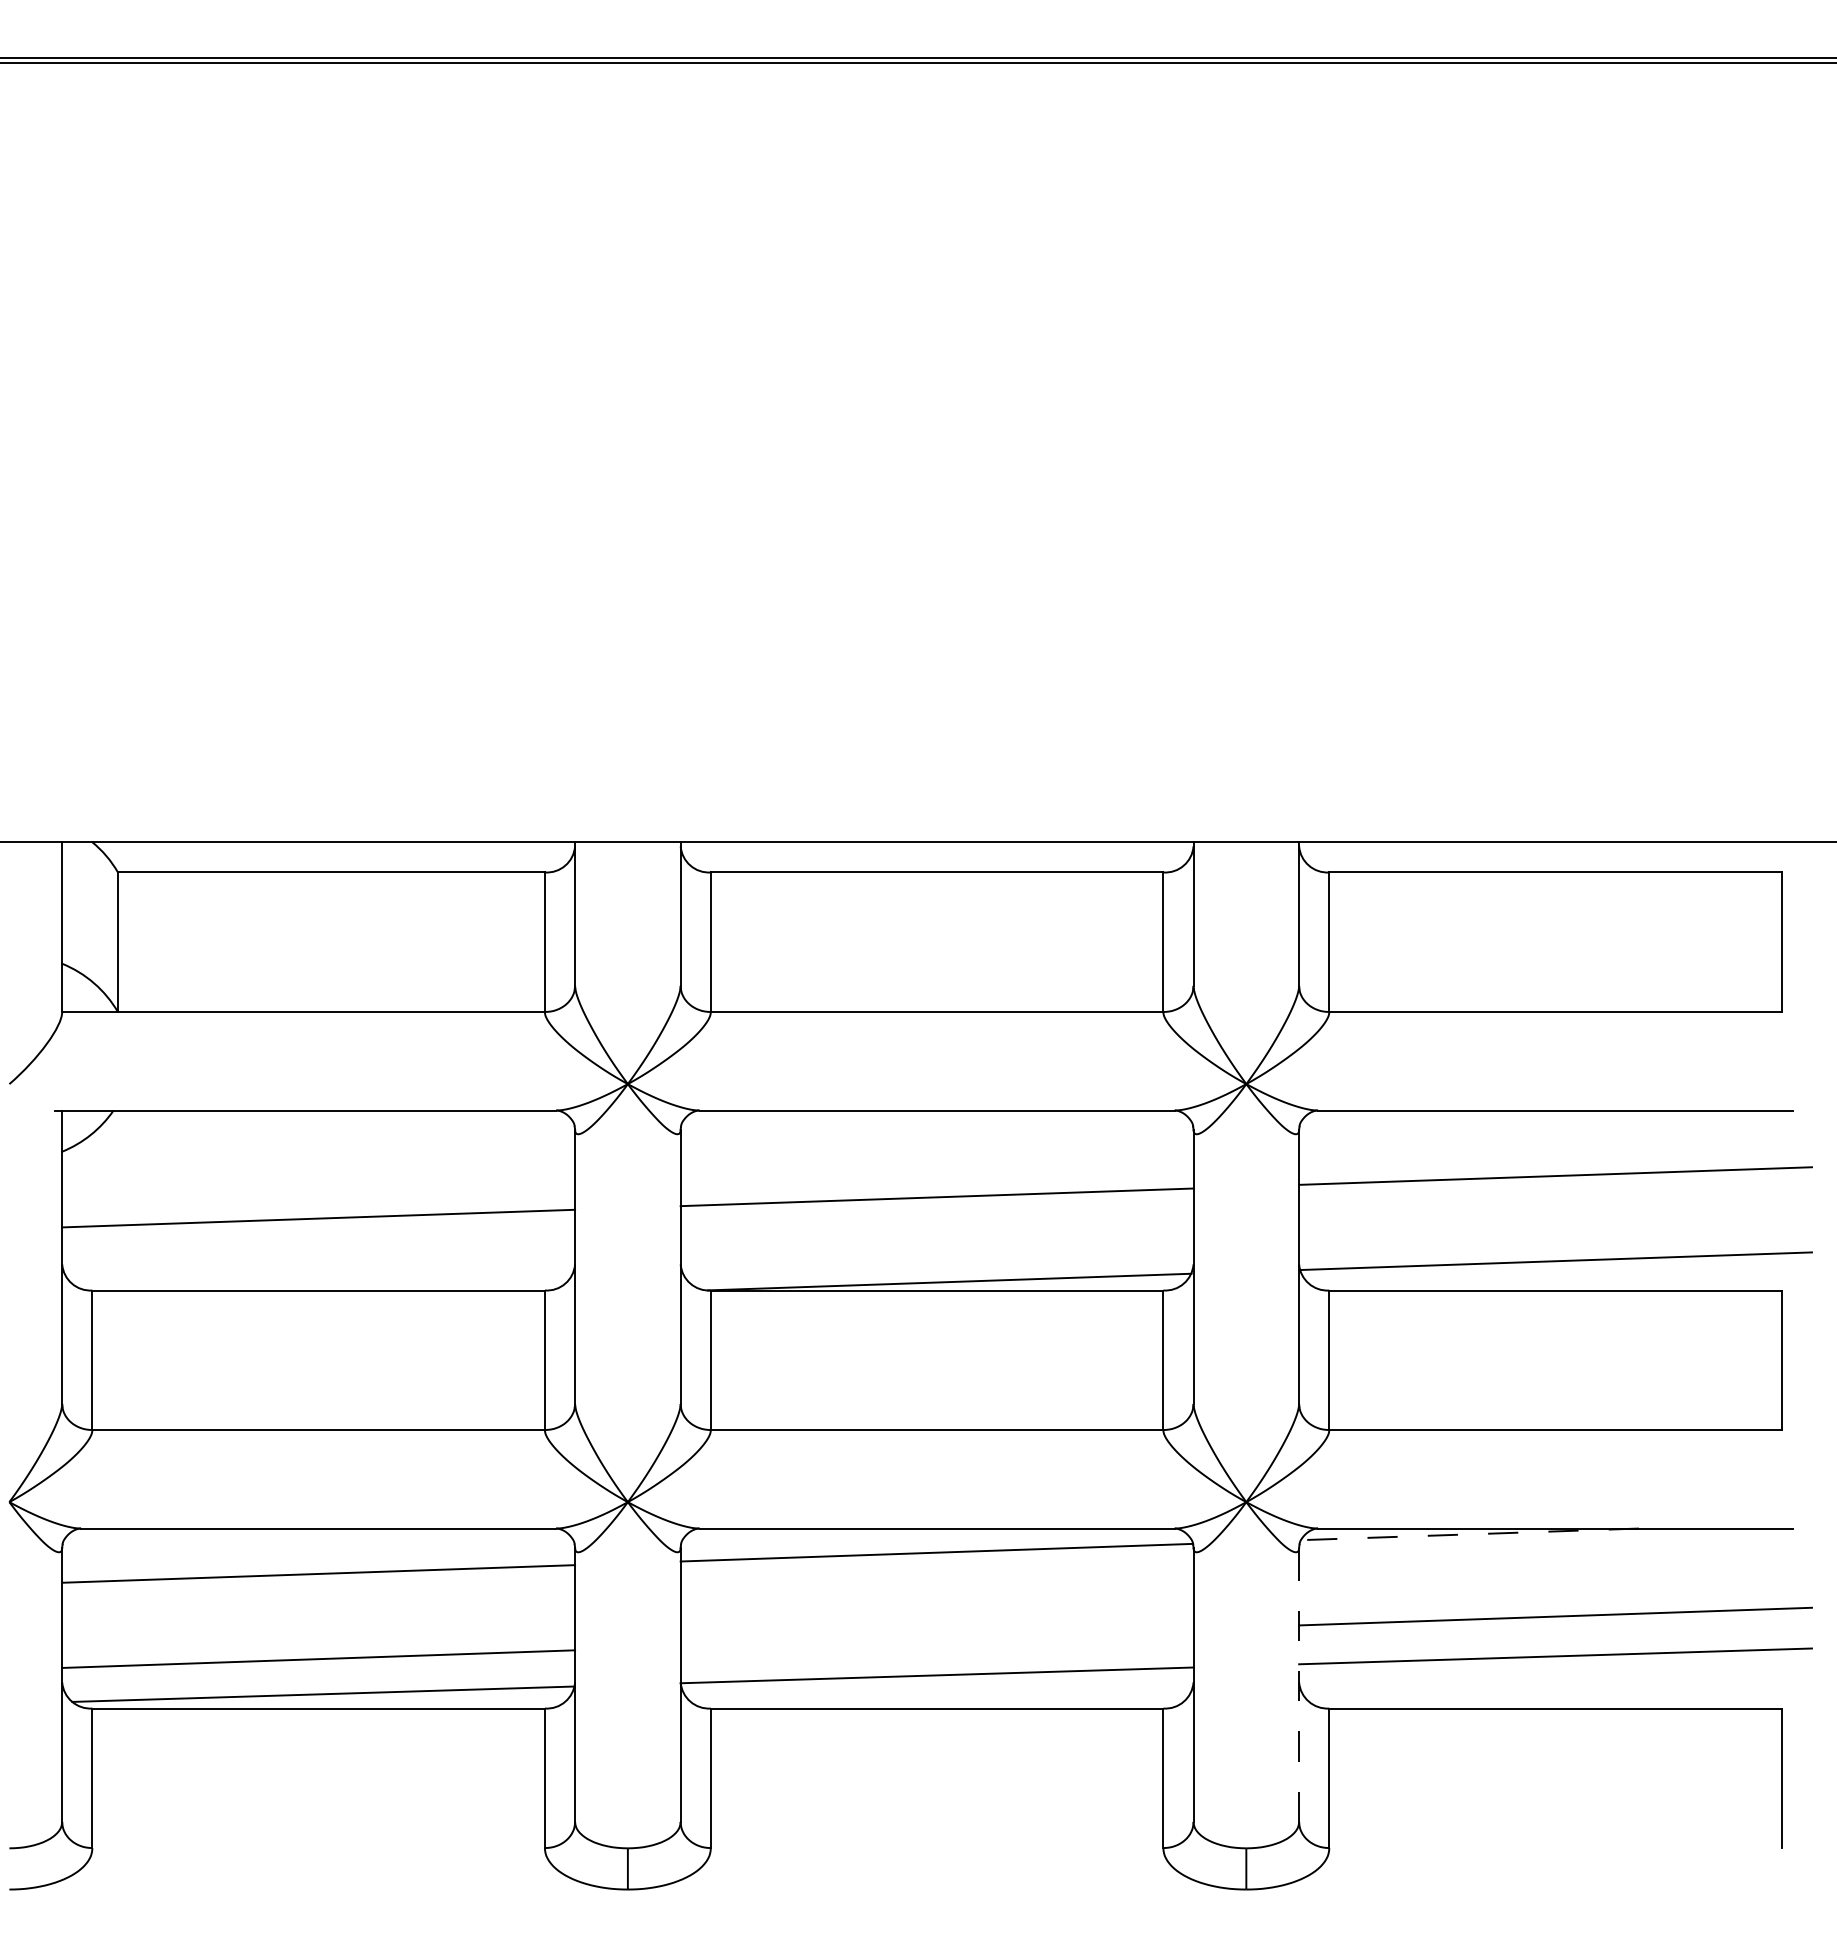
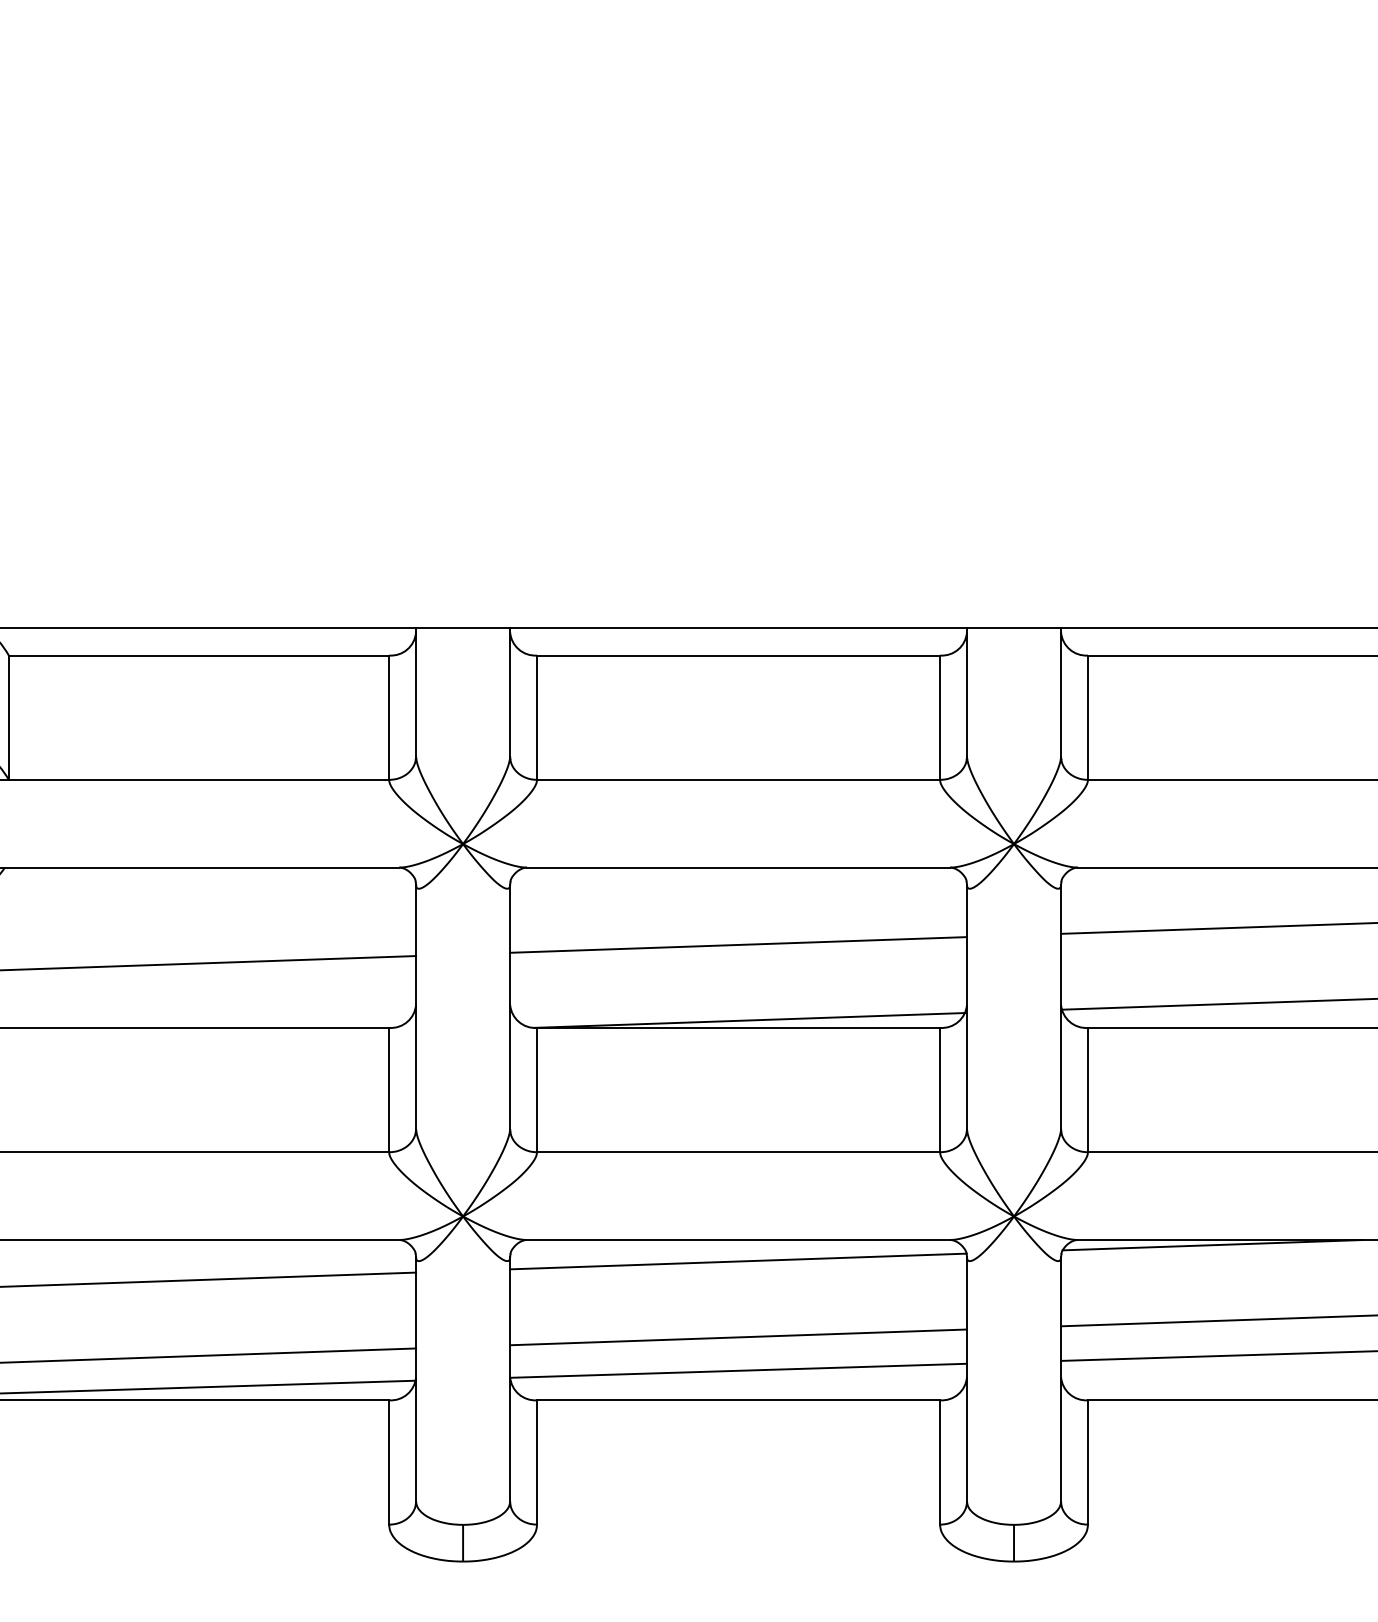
line: (1469, 1534) -> (1212, 1245), dashed -> solid
line: (936, 1637) -> (738, 1337), added
line: (1299, 1684) -> (1061, 1378), dashed -> solid

